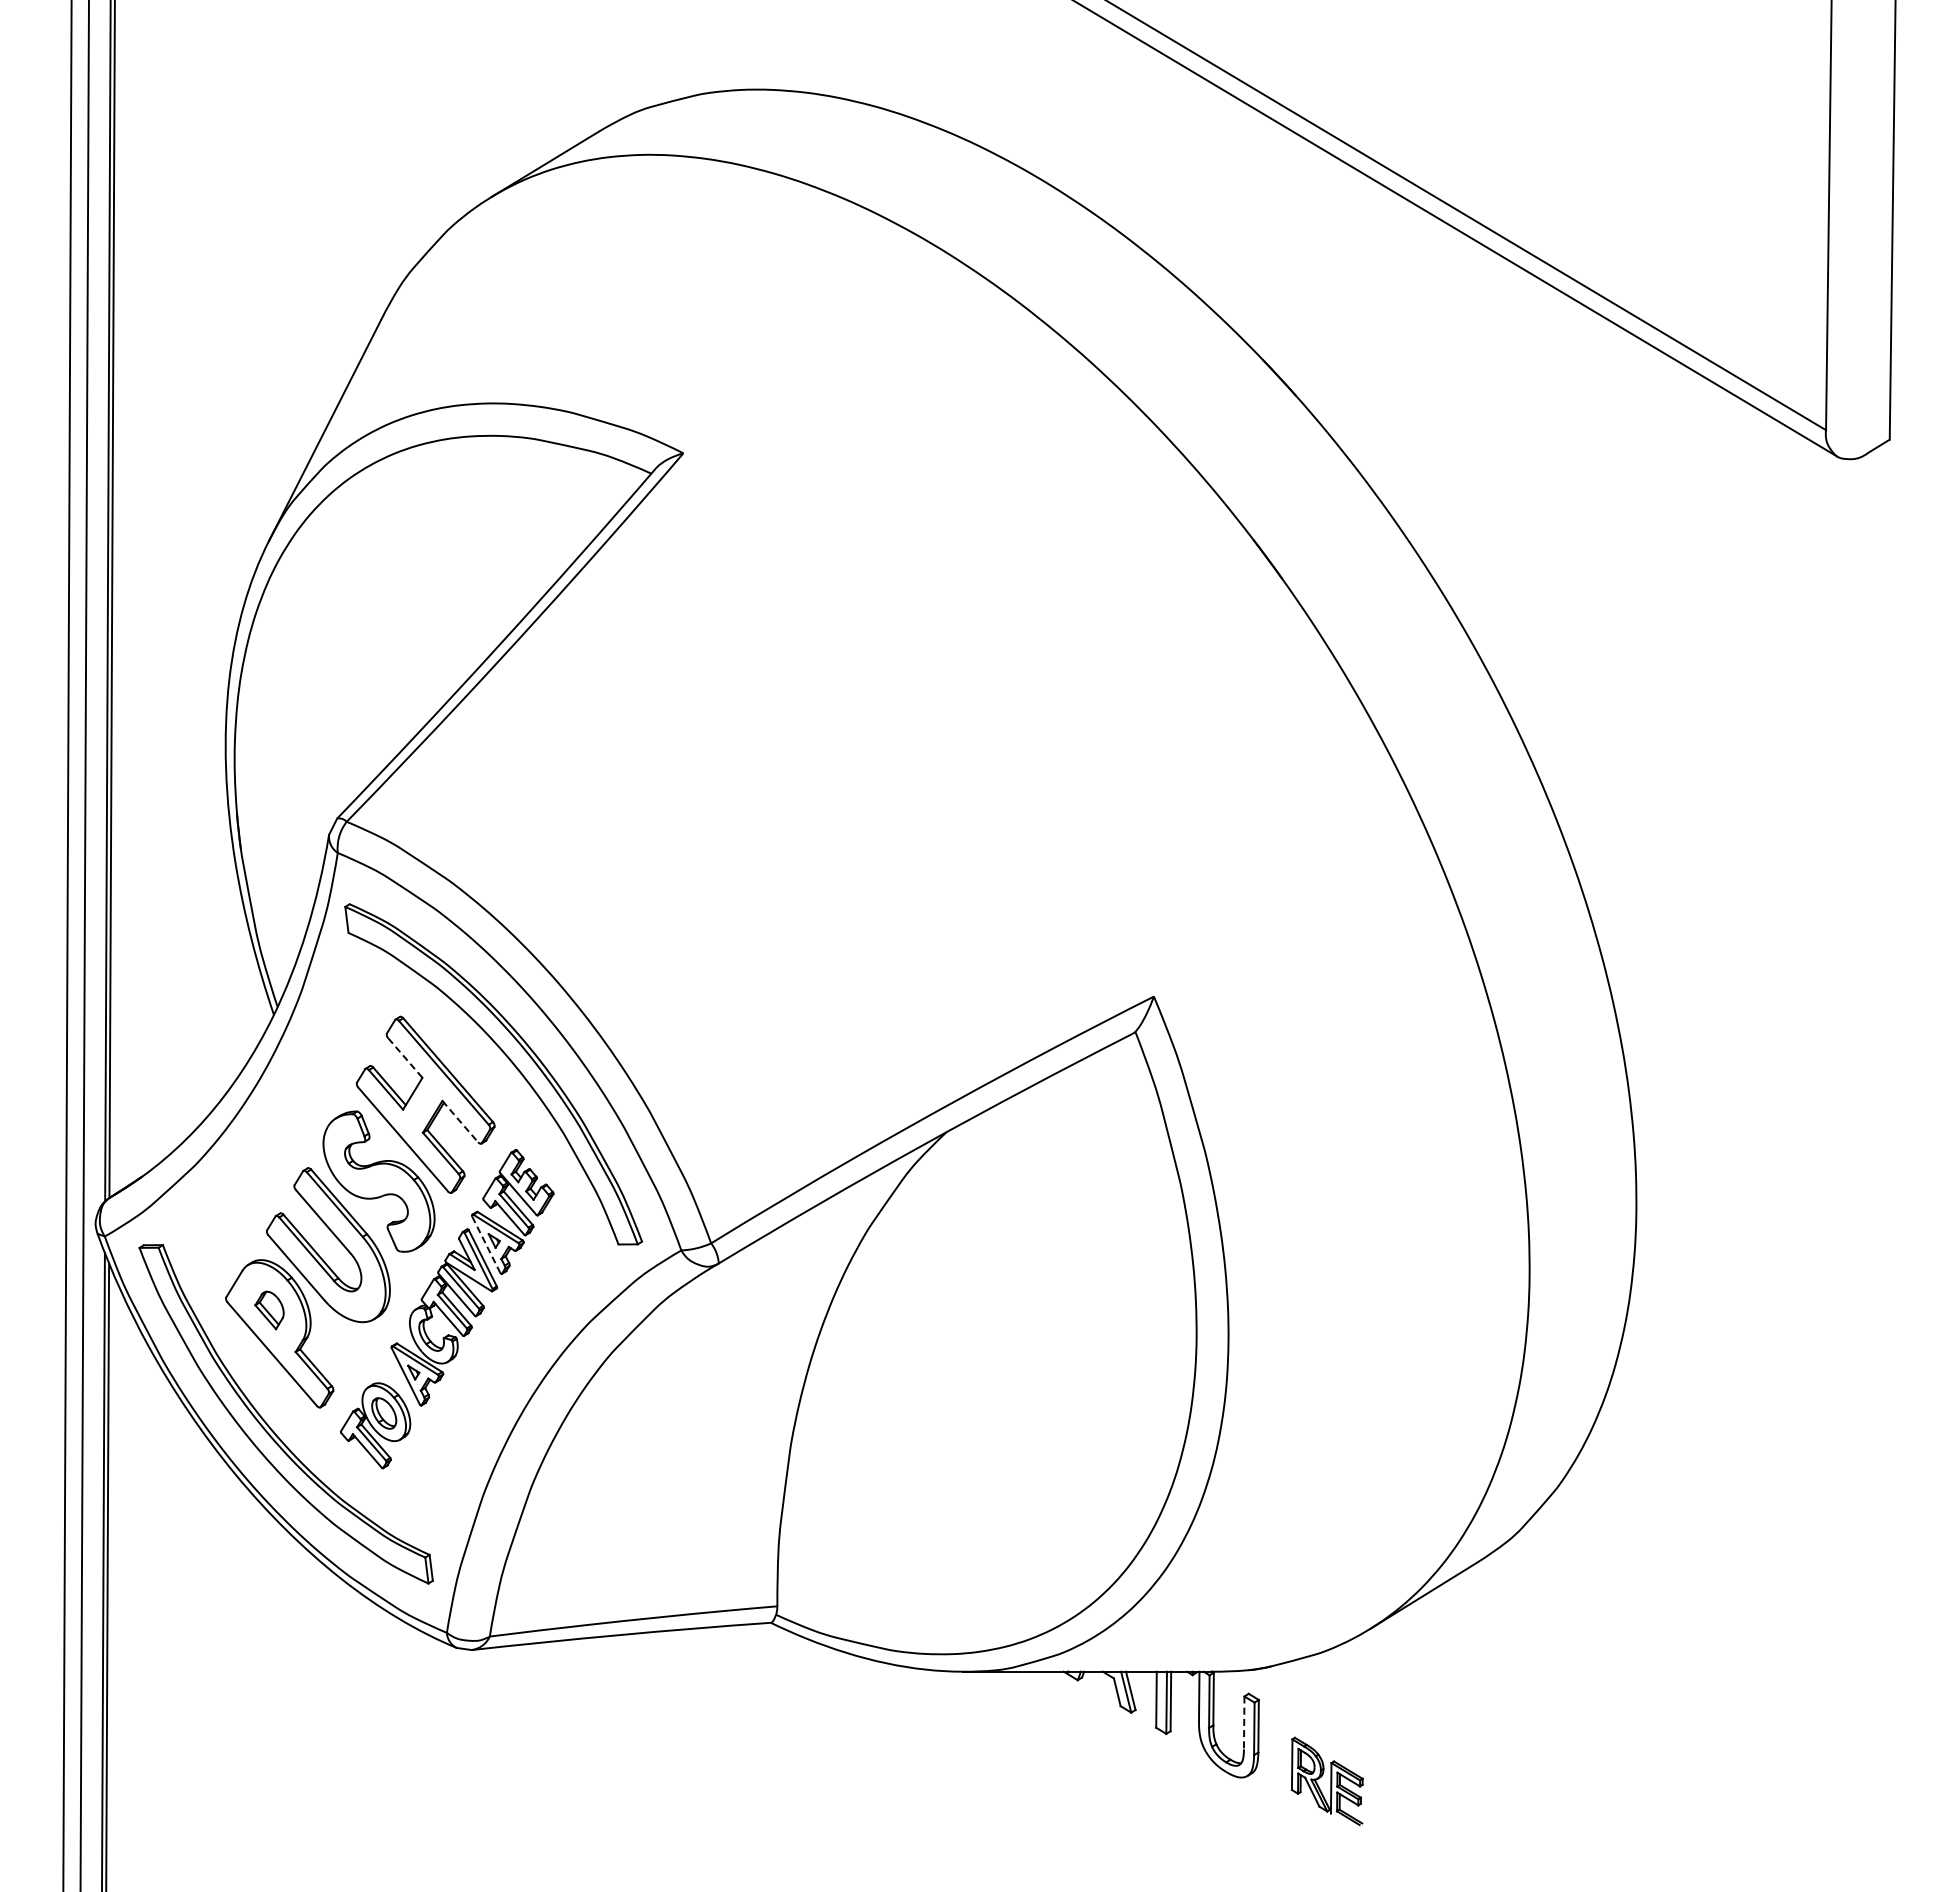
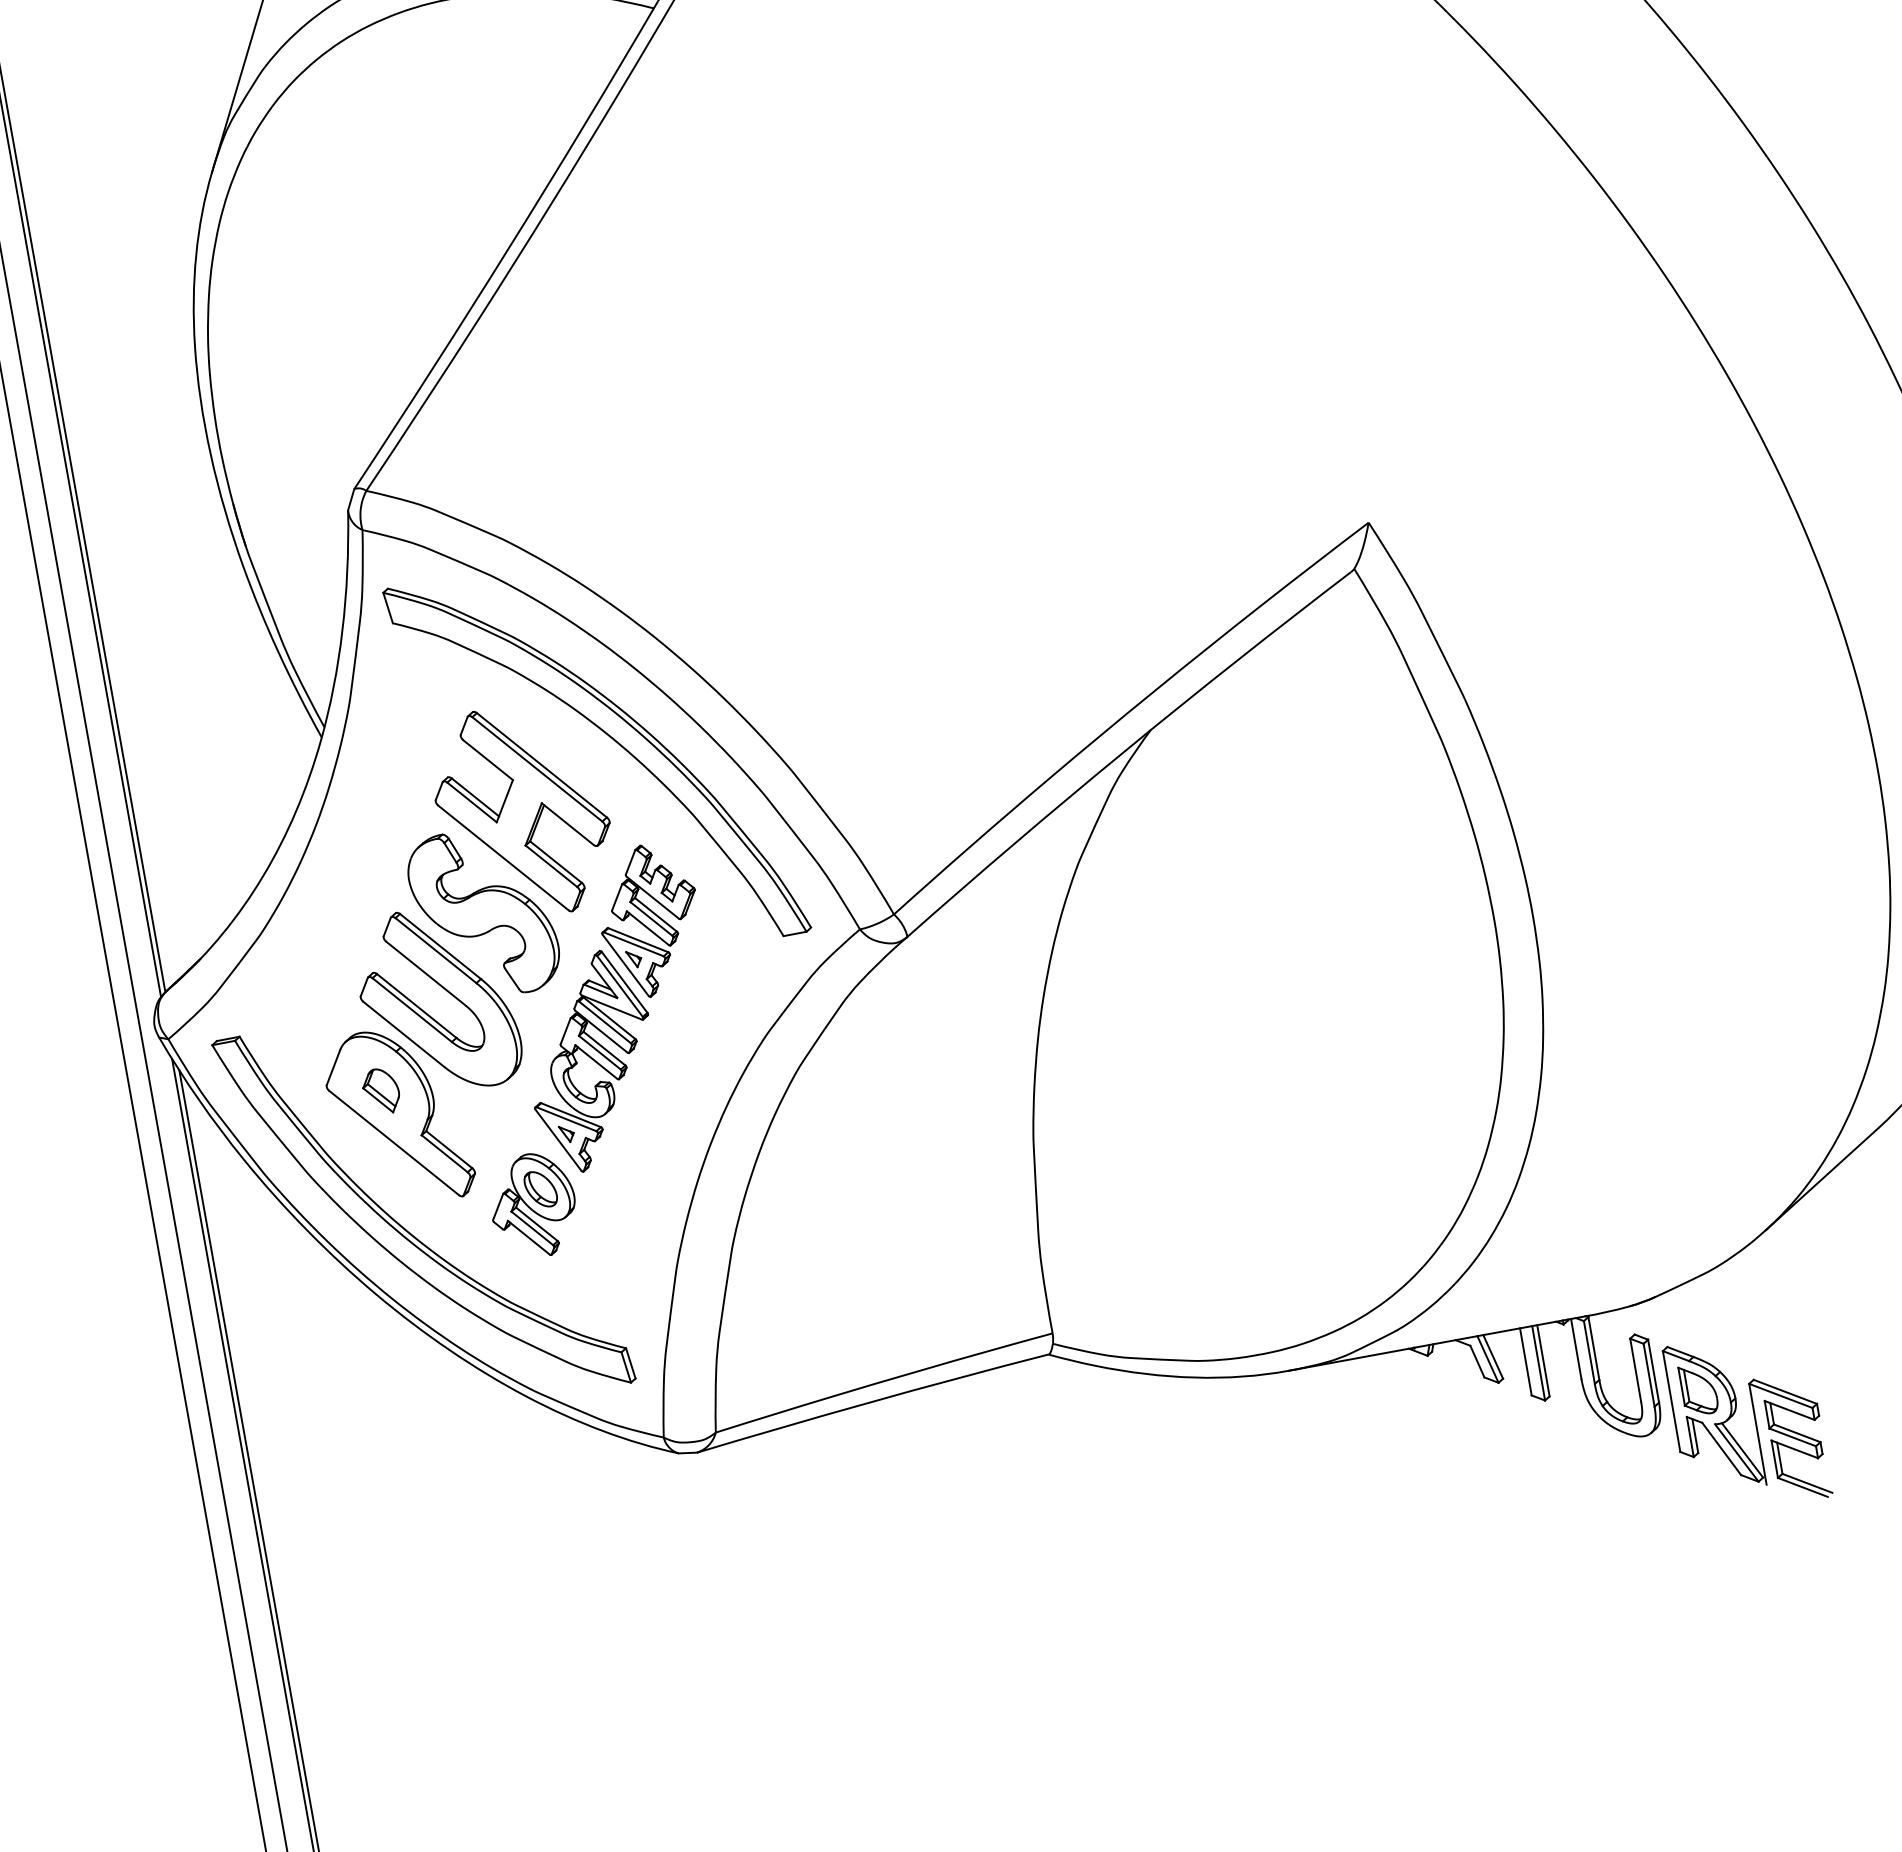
line: (405, 1058) -> (488, 760), dashed -> solid
line: (460, 1121) -> (567, 823), dashed -> solid
line: (486, 1245) -> (626, 966), dashed -> solid
line: (1244, 1723) -> (1636, 1370), dashed -> solid
part: (1327, 1781) -> (1747, 1422), size x1.67

